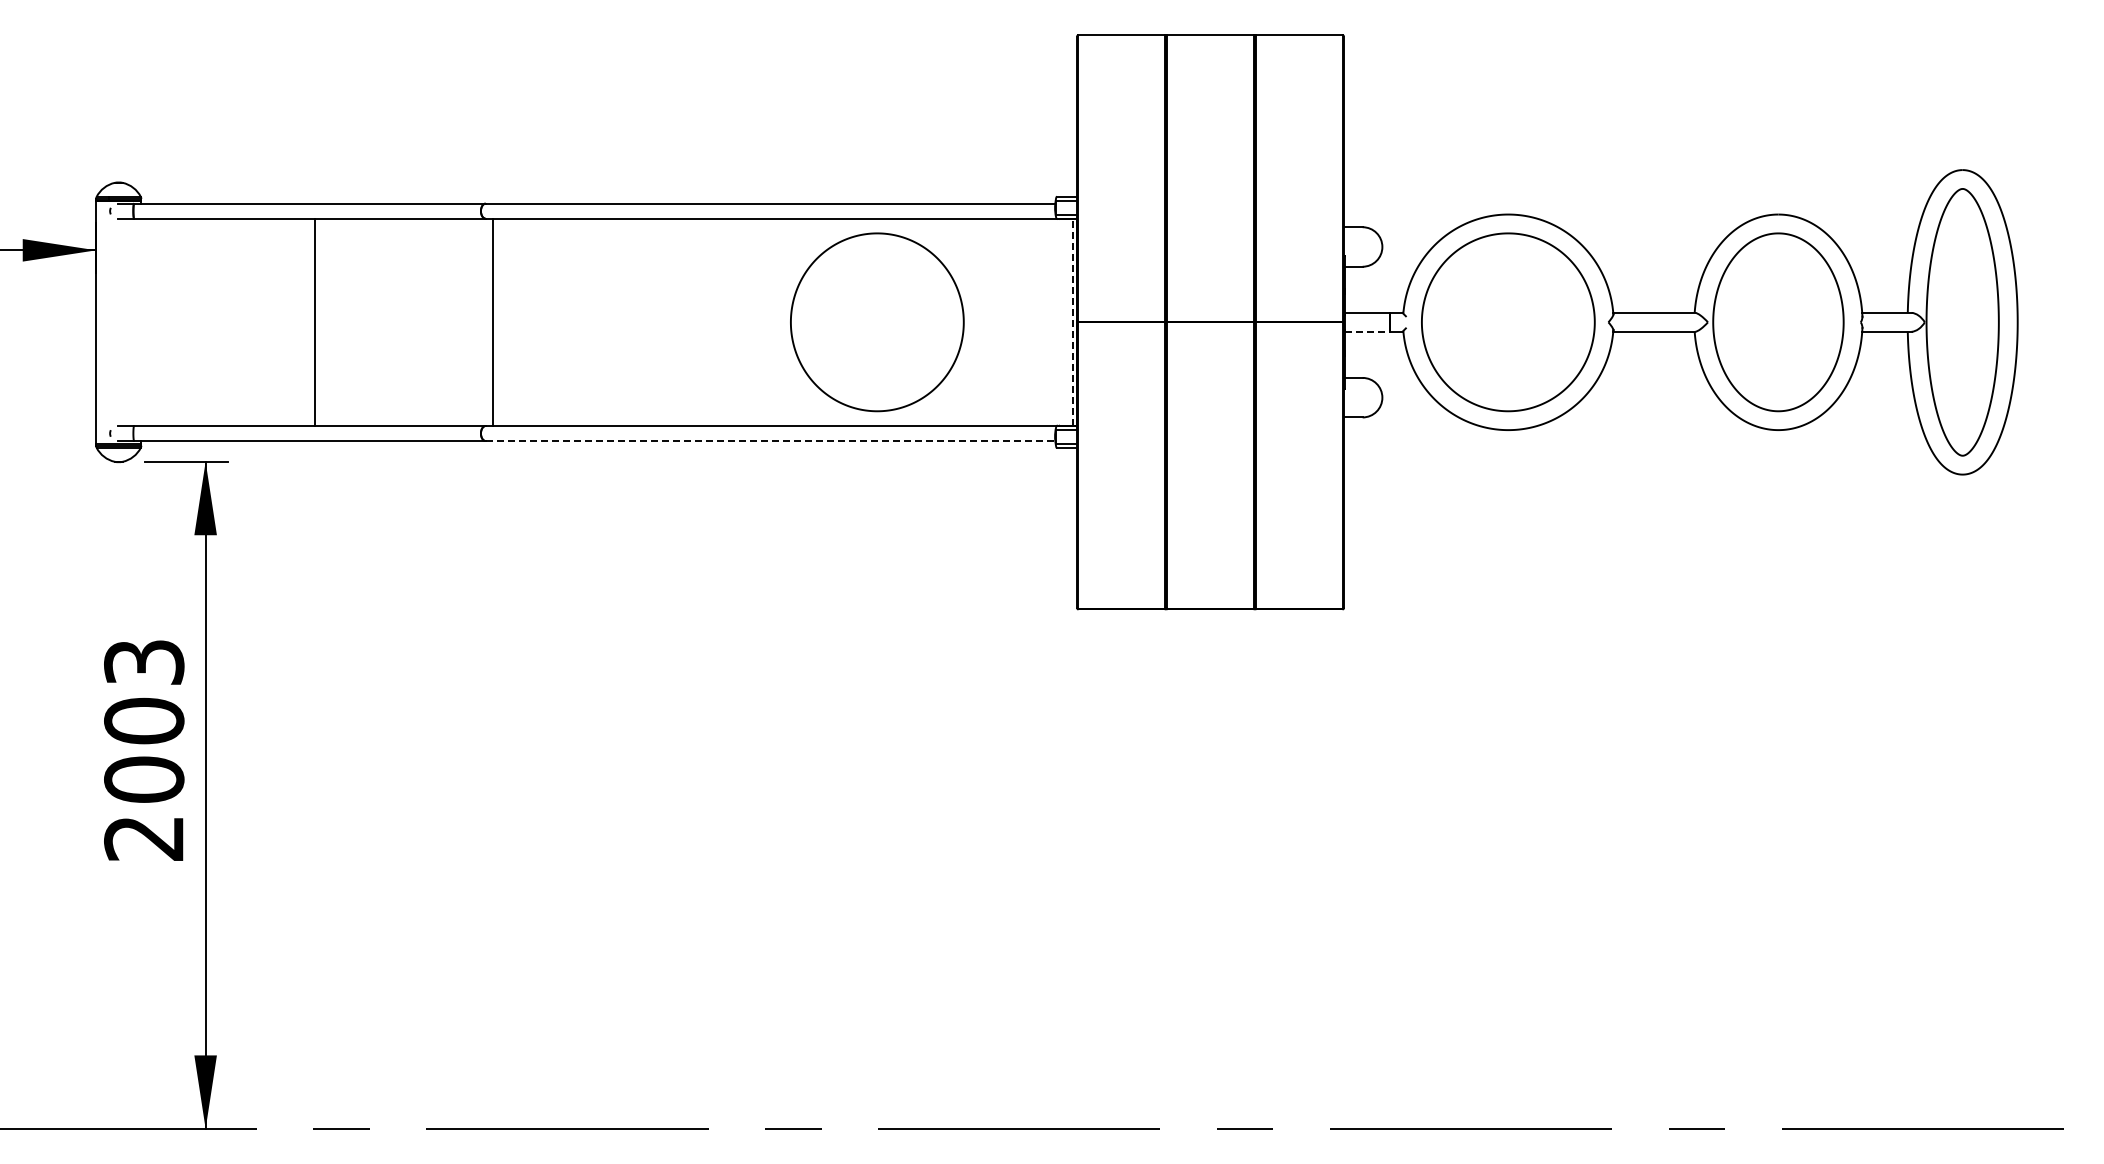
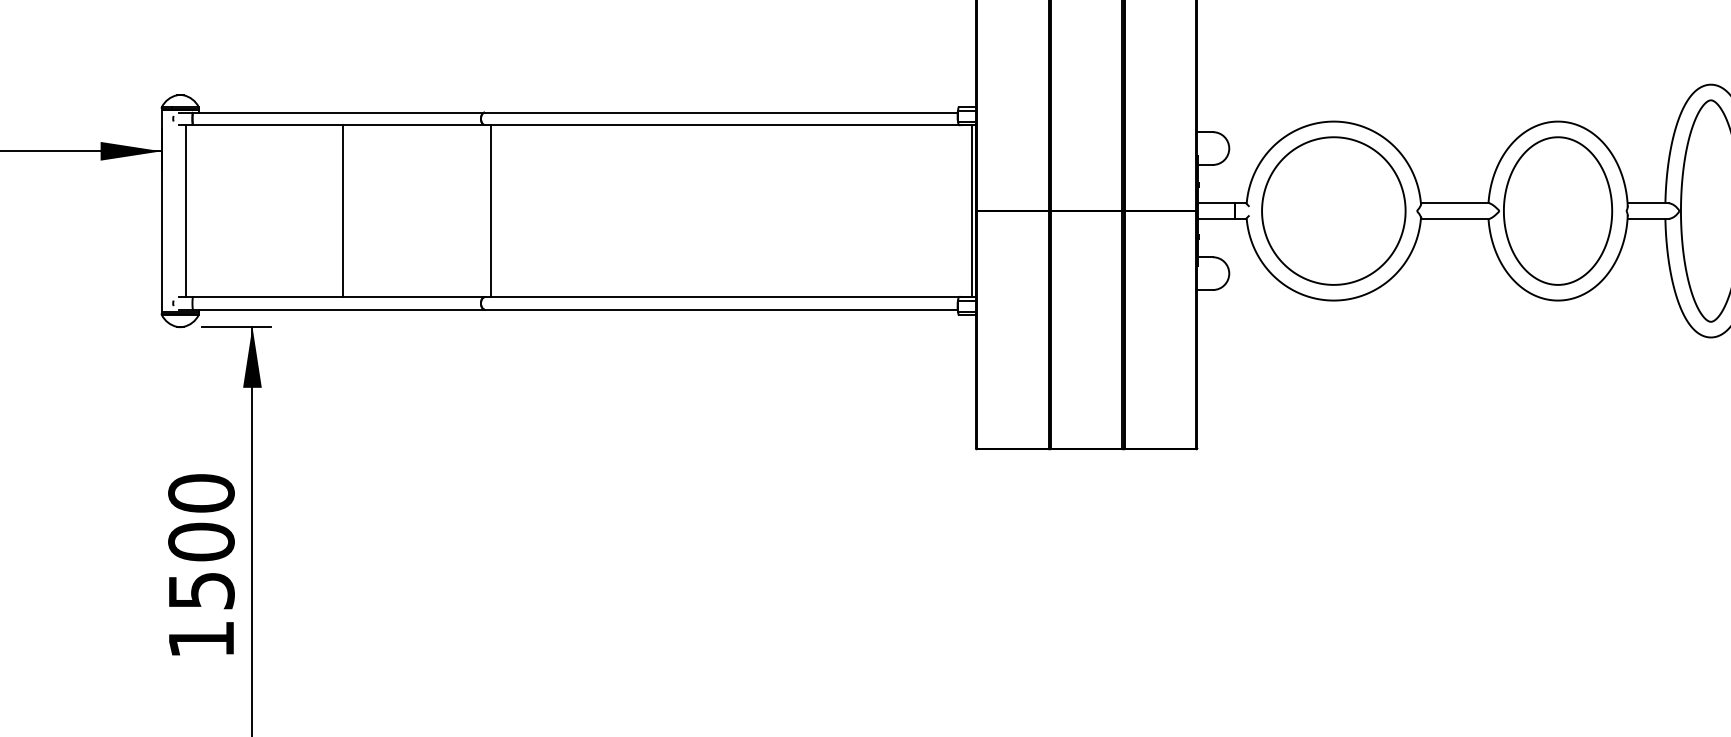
line: (1072, 321) -> (972, 210), dashed -> solid
line: (126, 322) -> (186, 211), added
part: (877, 322) -> (810, 211), removed
line: (1367, 331) -> (1216, 218), dashed -> solid
line: (770, 441) -> (721, 310), dashed -> solid
text: (144, 749) -> (201, 565), 2003 -> 1500

